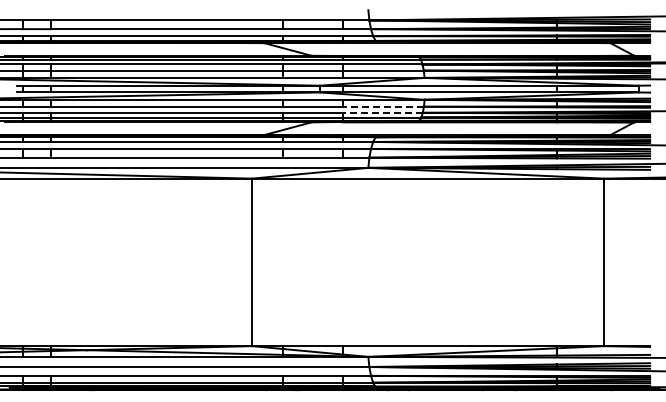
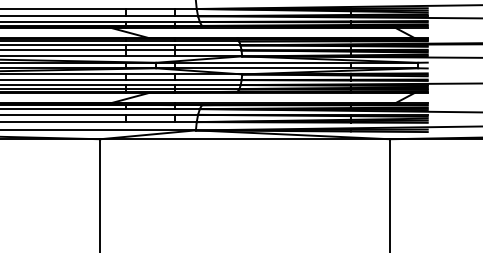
line: (383, 106) -> (208, 79), dashed -> solid
line: (382, 112) -> (207, 84), dashed -> solid

